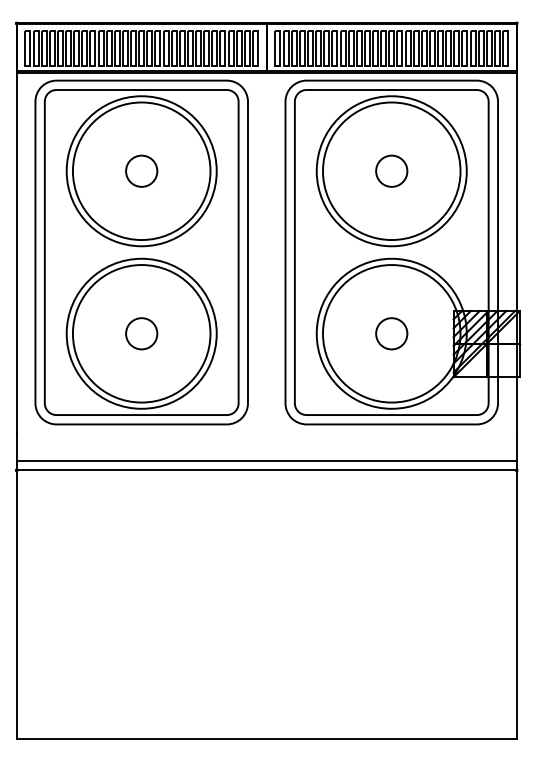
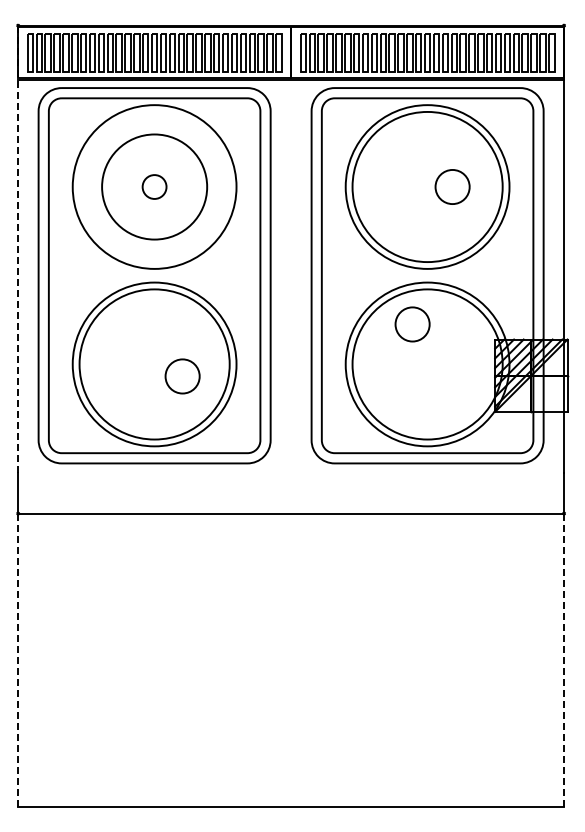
circle: (141, 170) -> (154, 186), size x0.7
circle: (141, 170) -> (154, 186), size x0.7
circle: (391, 170) -> (452, 186), moved
line: (17, 228) -> (18, 249), solid -> dashed
circle: (141, 333) -> (182, 376), moved
circle: (391, 333) -> (412, 324), moved
line: (267, 461) -> (291, 503), removed
line: (17, 604) -> (18, 660), solid -> dashed
line: (517, 604) -> (564, 660), solid -> dashed

